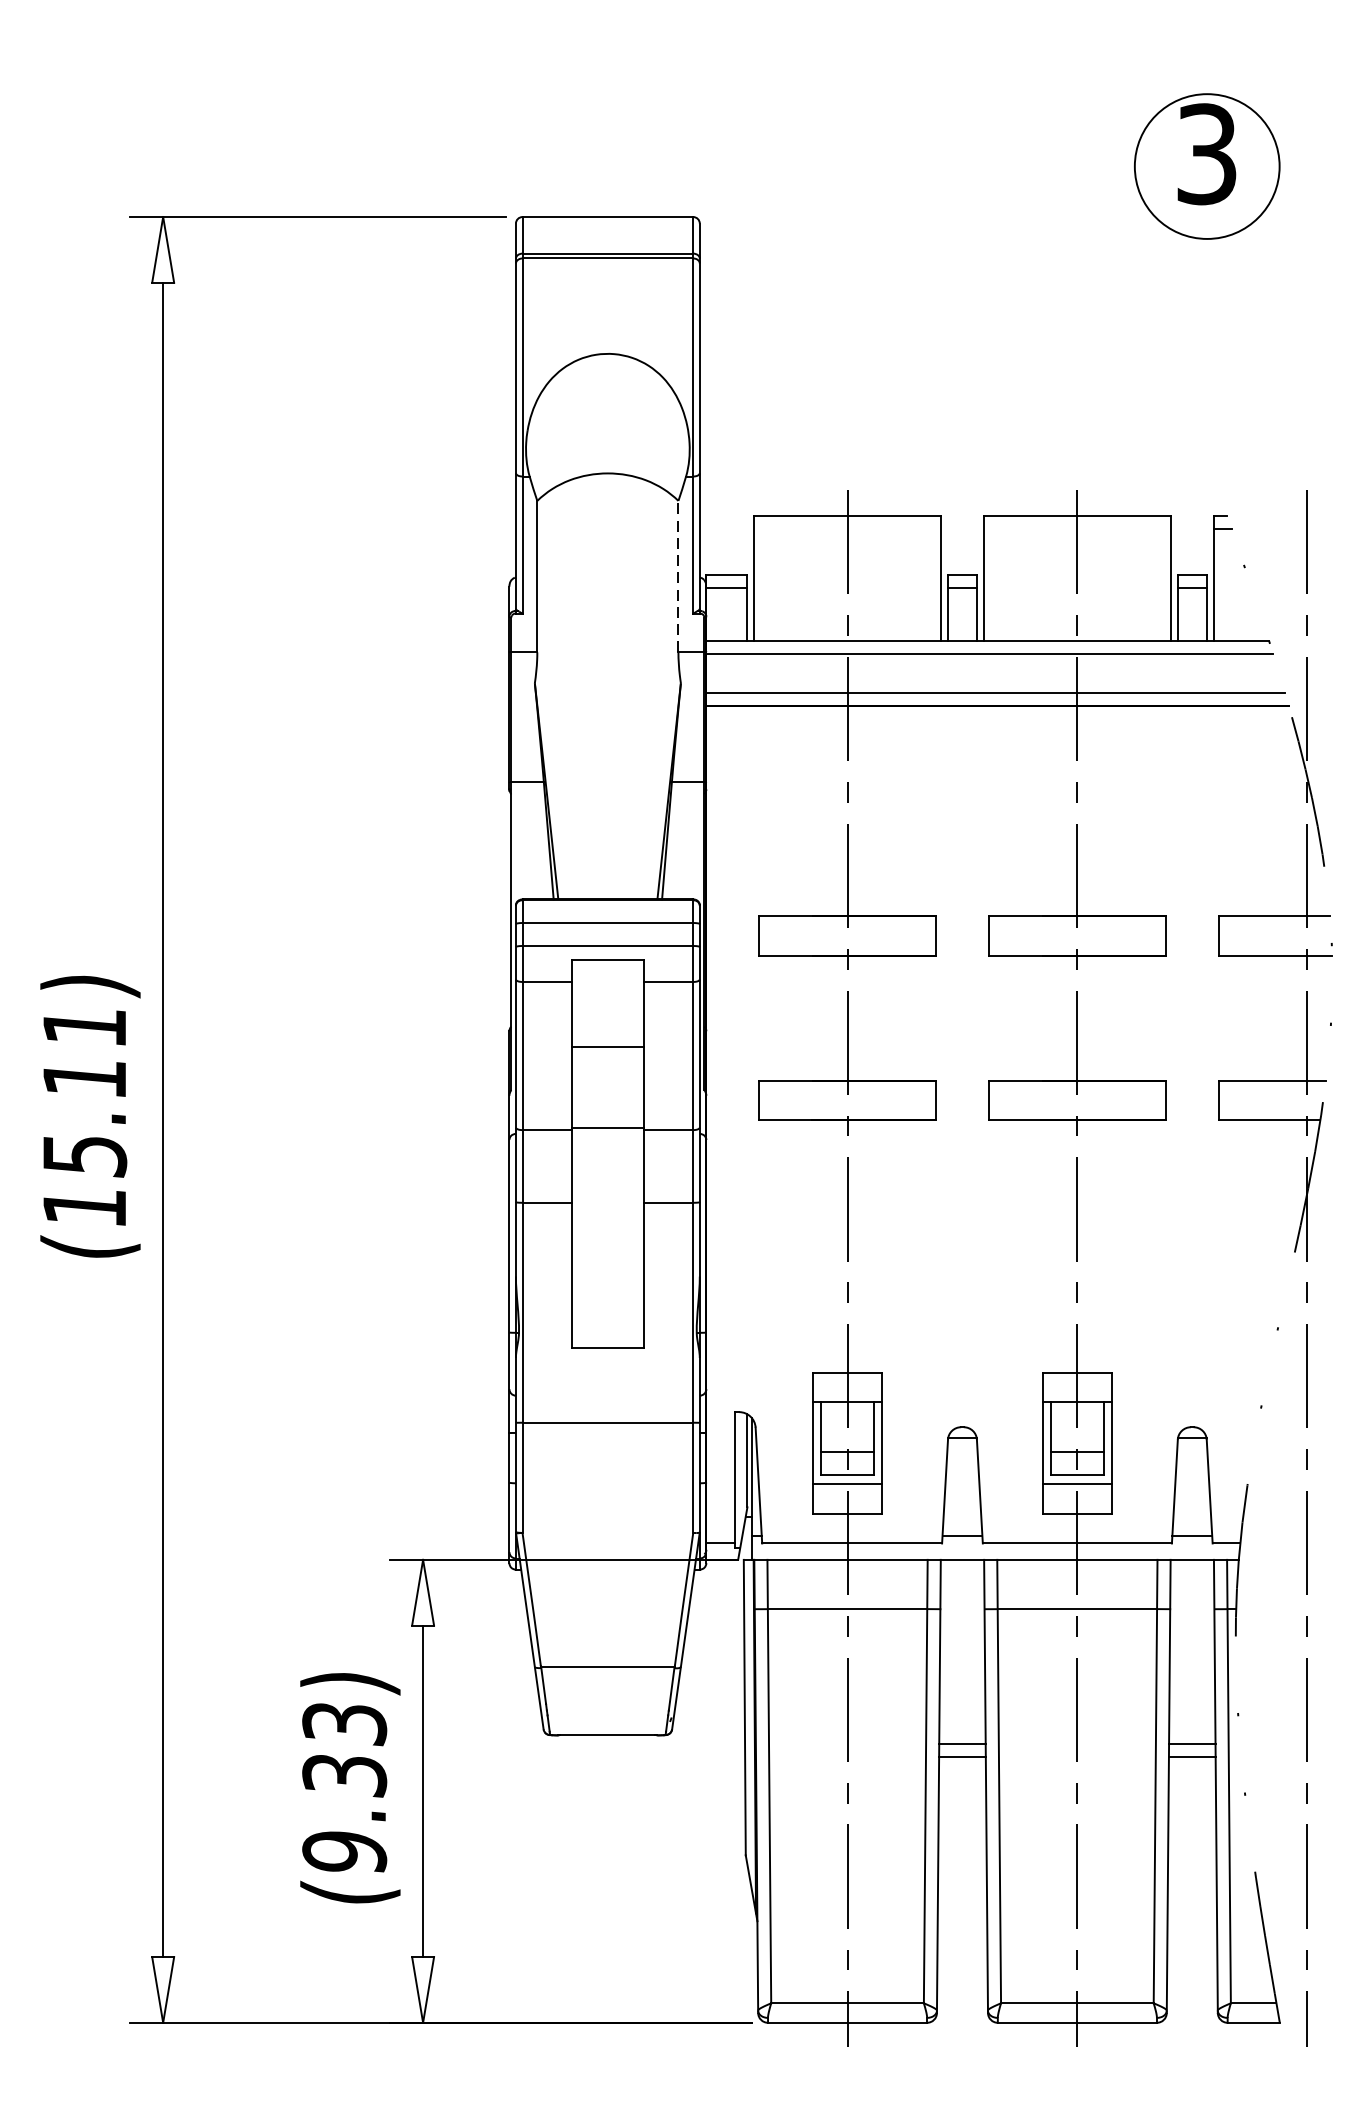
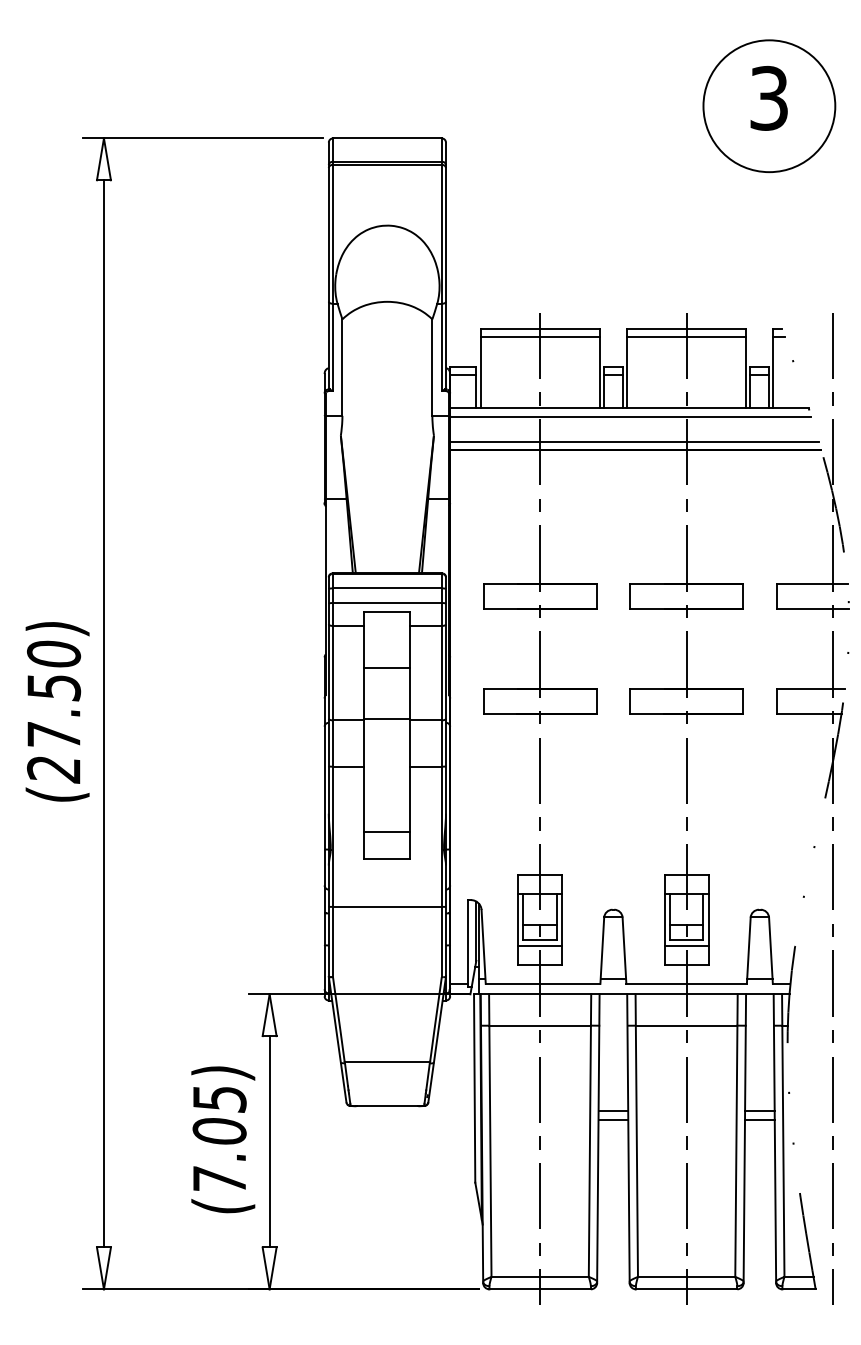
circle: (1207, 166) -> (769, 106), size x1.43
line: (846, 529) -> (539, 337), added
line: (1077, 529) -> (686, 337), added
line: (678, 576) -> (432, 367), dashed -> solid
text: (83, 1116) -> (53, 711), (15.11) -> (27.50)
line: (608, 1306) -> (387, 832), added
text: (344, 1787) -> (219, 1139), (9.33) -> (7.05)

